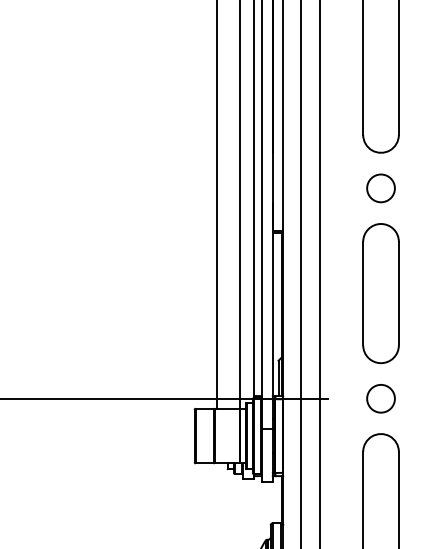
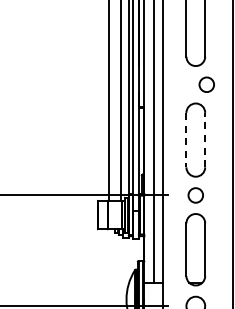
circle: (380, 187) -> (206, 84), moved
line: (399, 292) -> (205, 139), solid -> dashed
line: (363, 294) -> (186, 140), solid -> dashed

